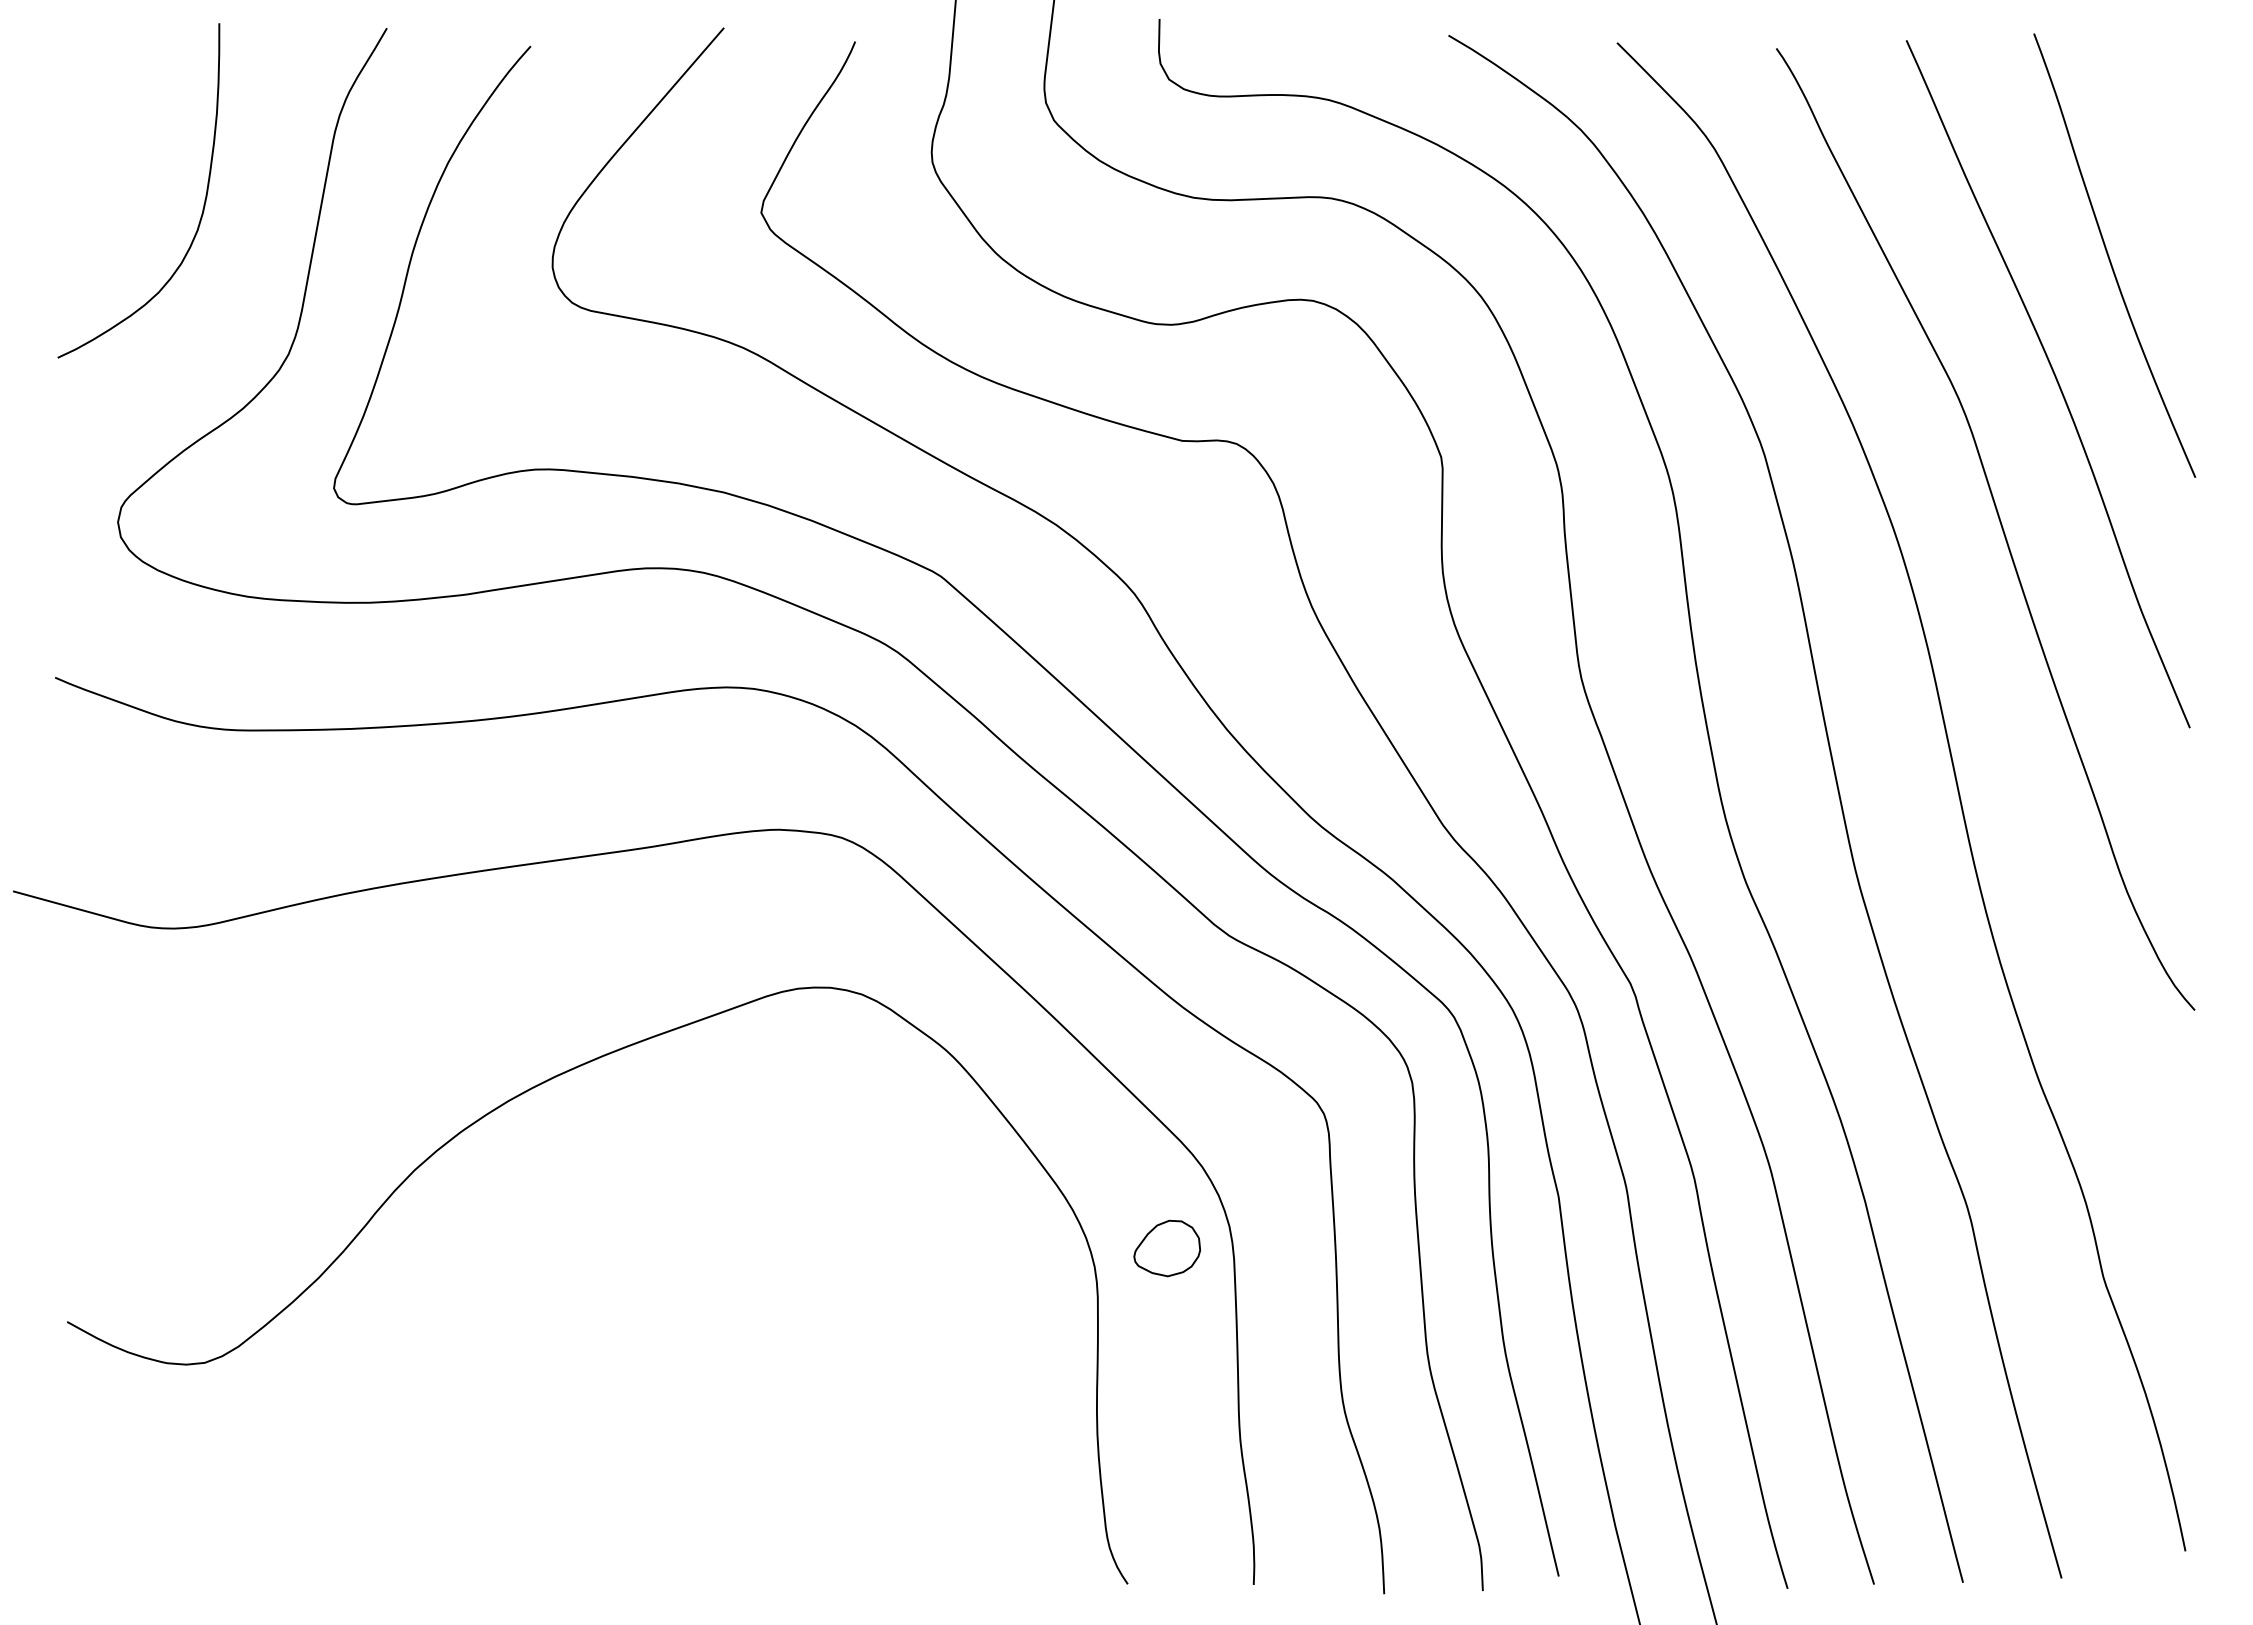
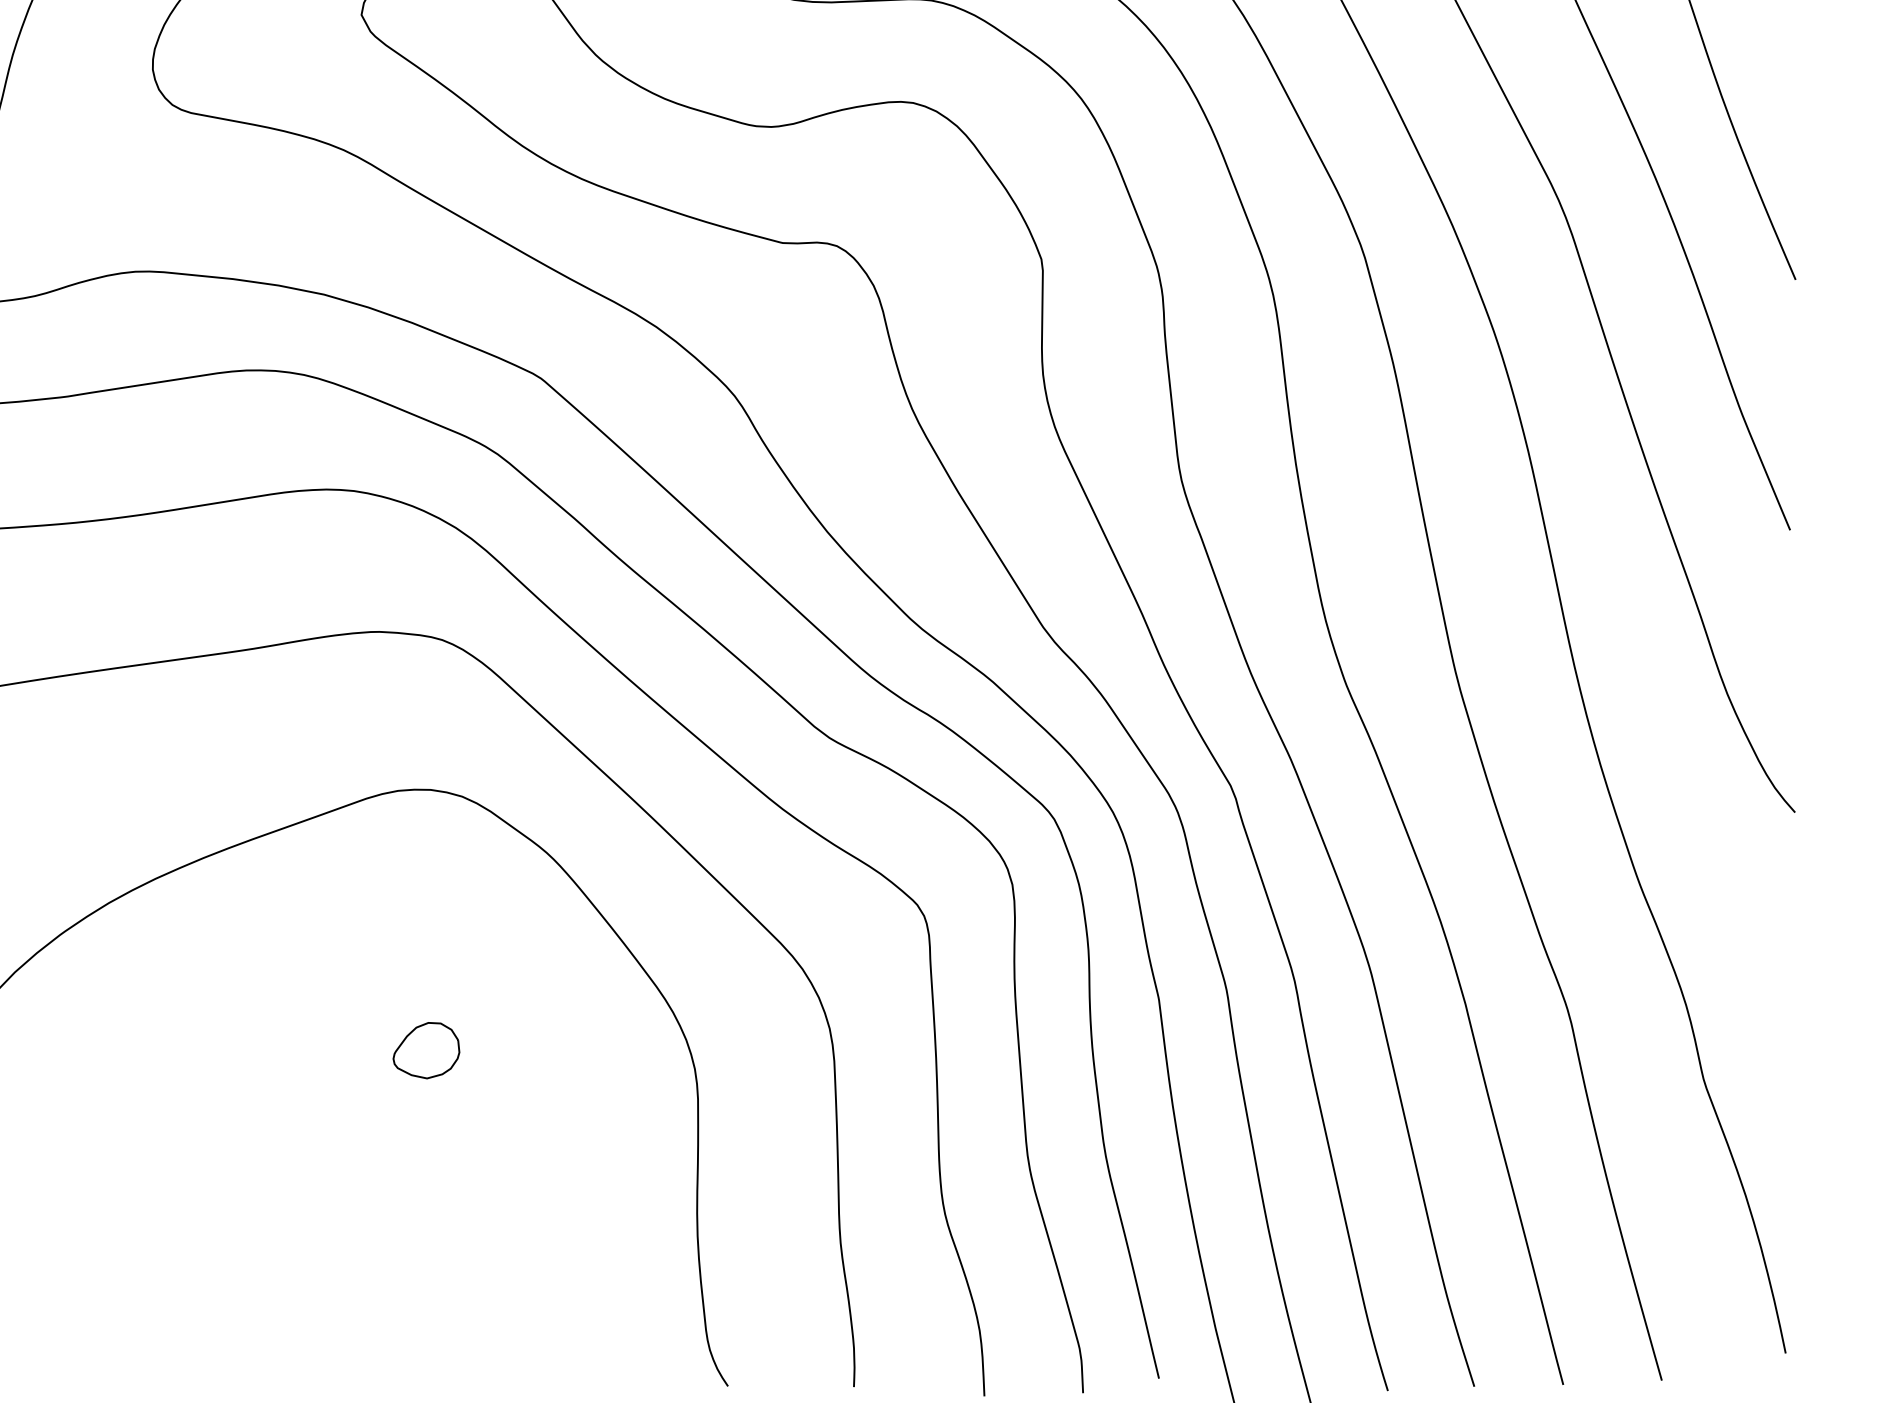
part: (1167, 1248) -> (426, 1050), moved

